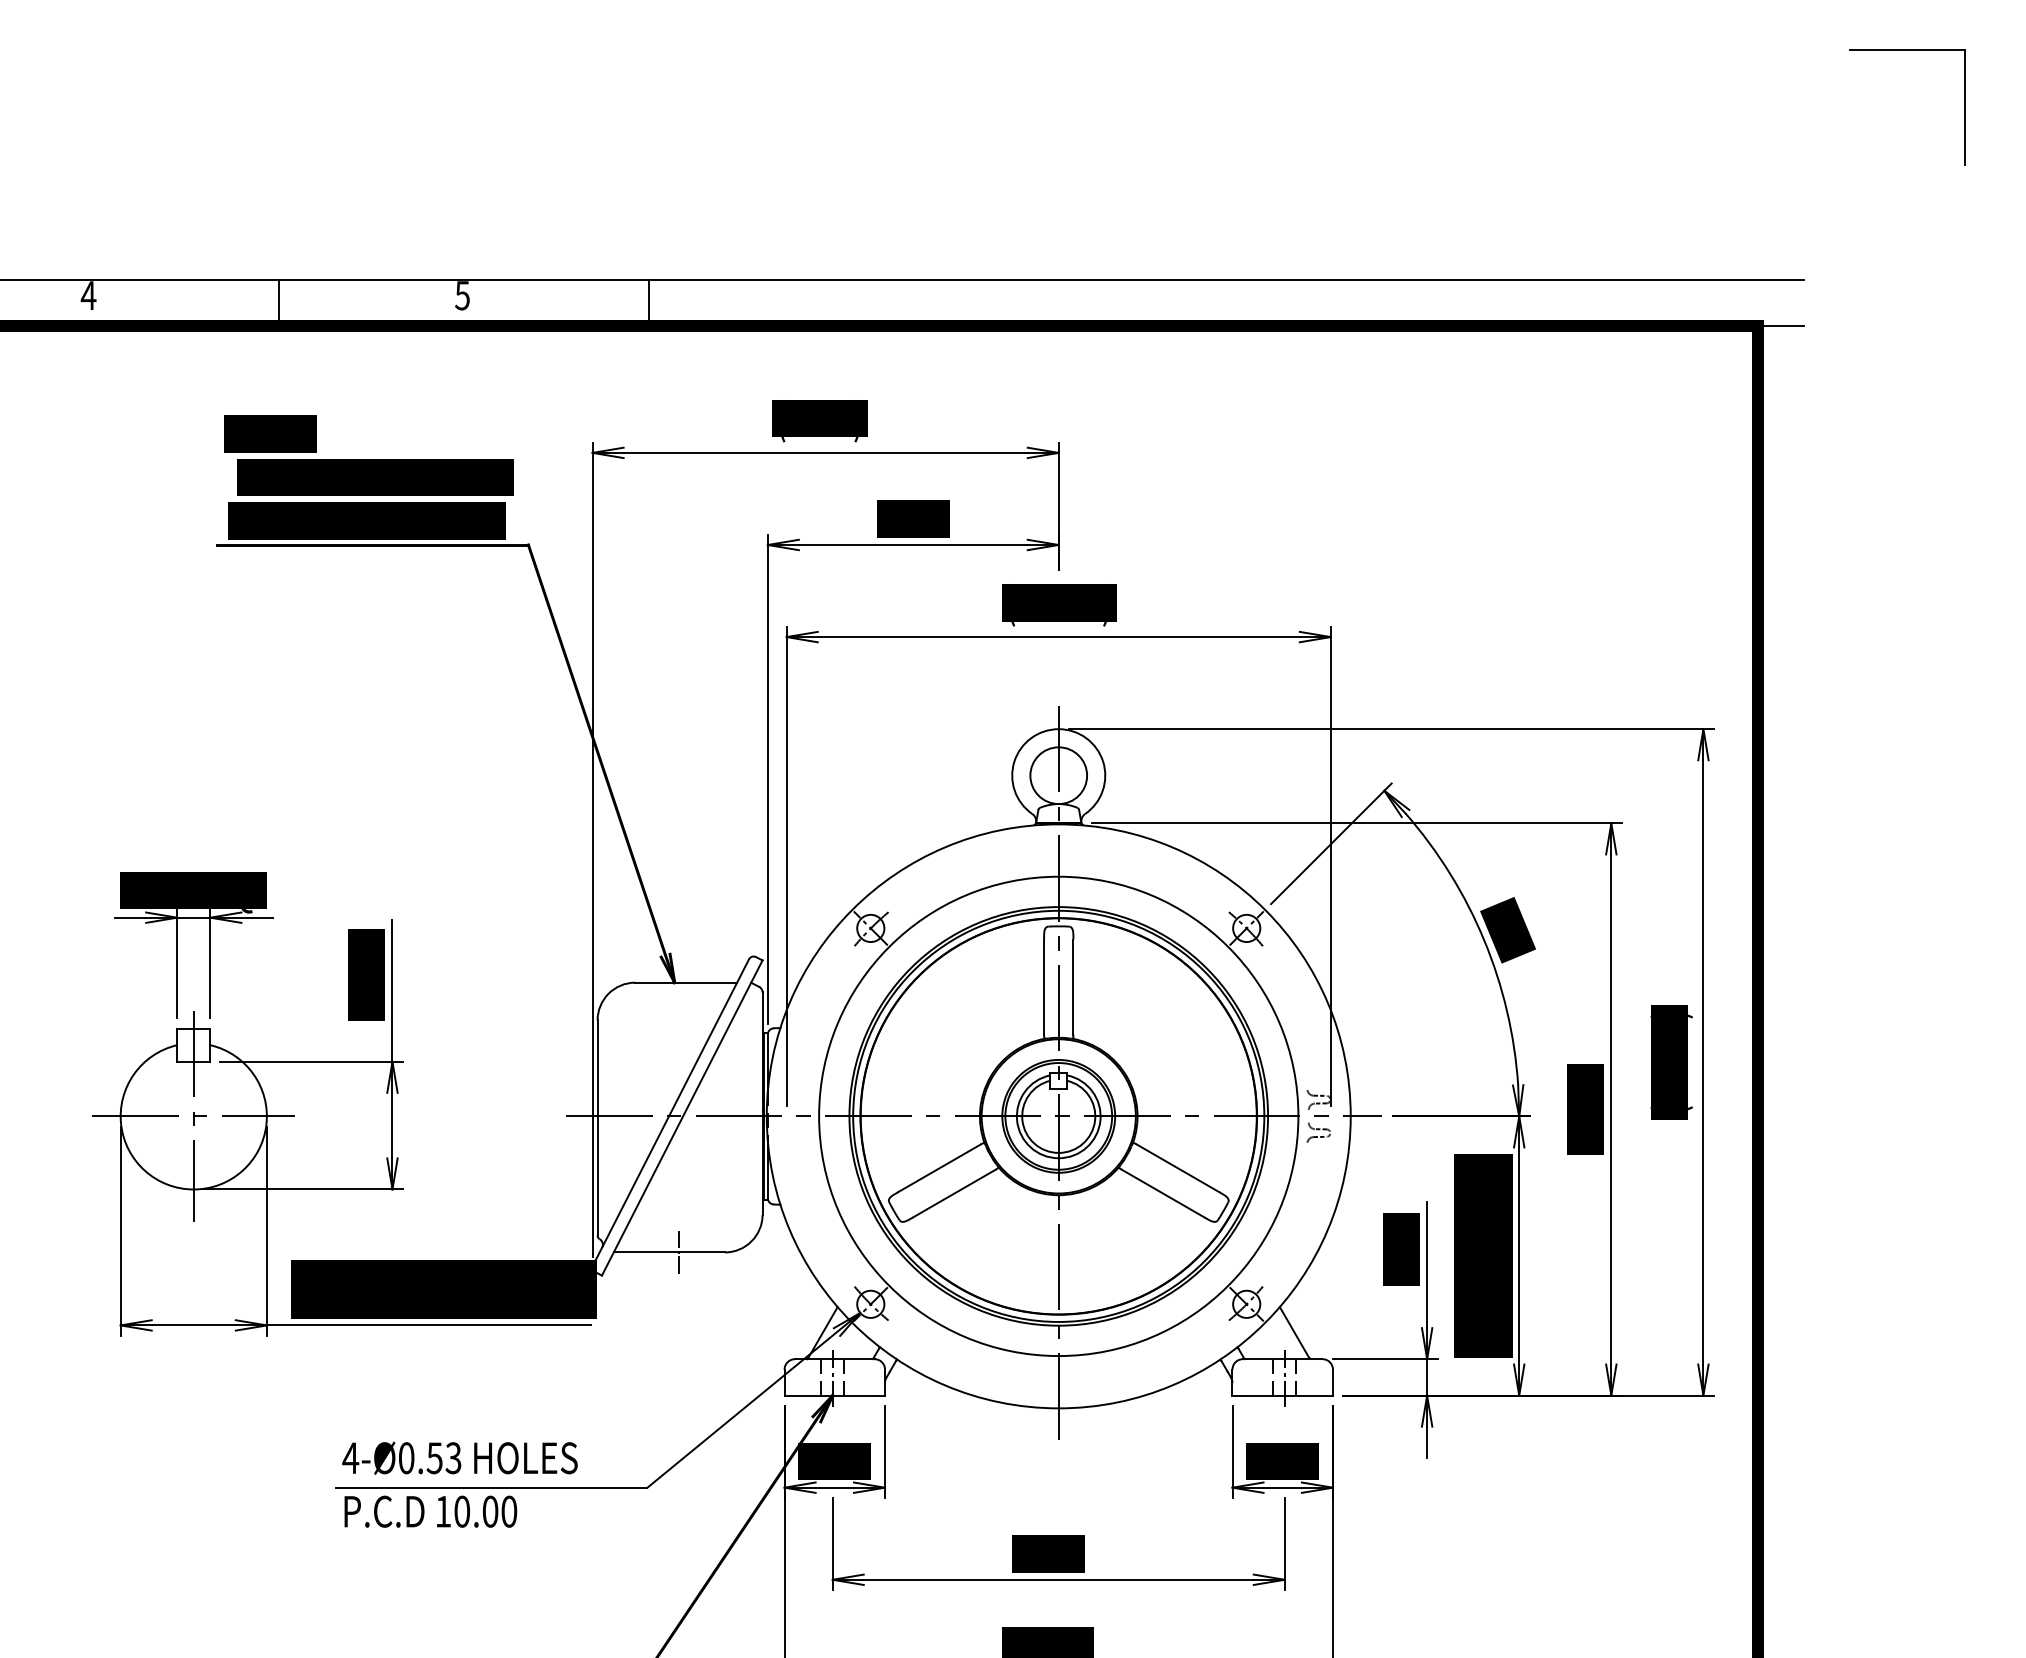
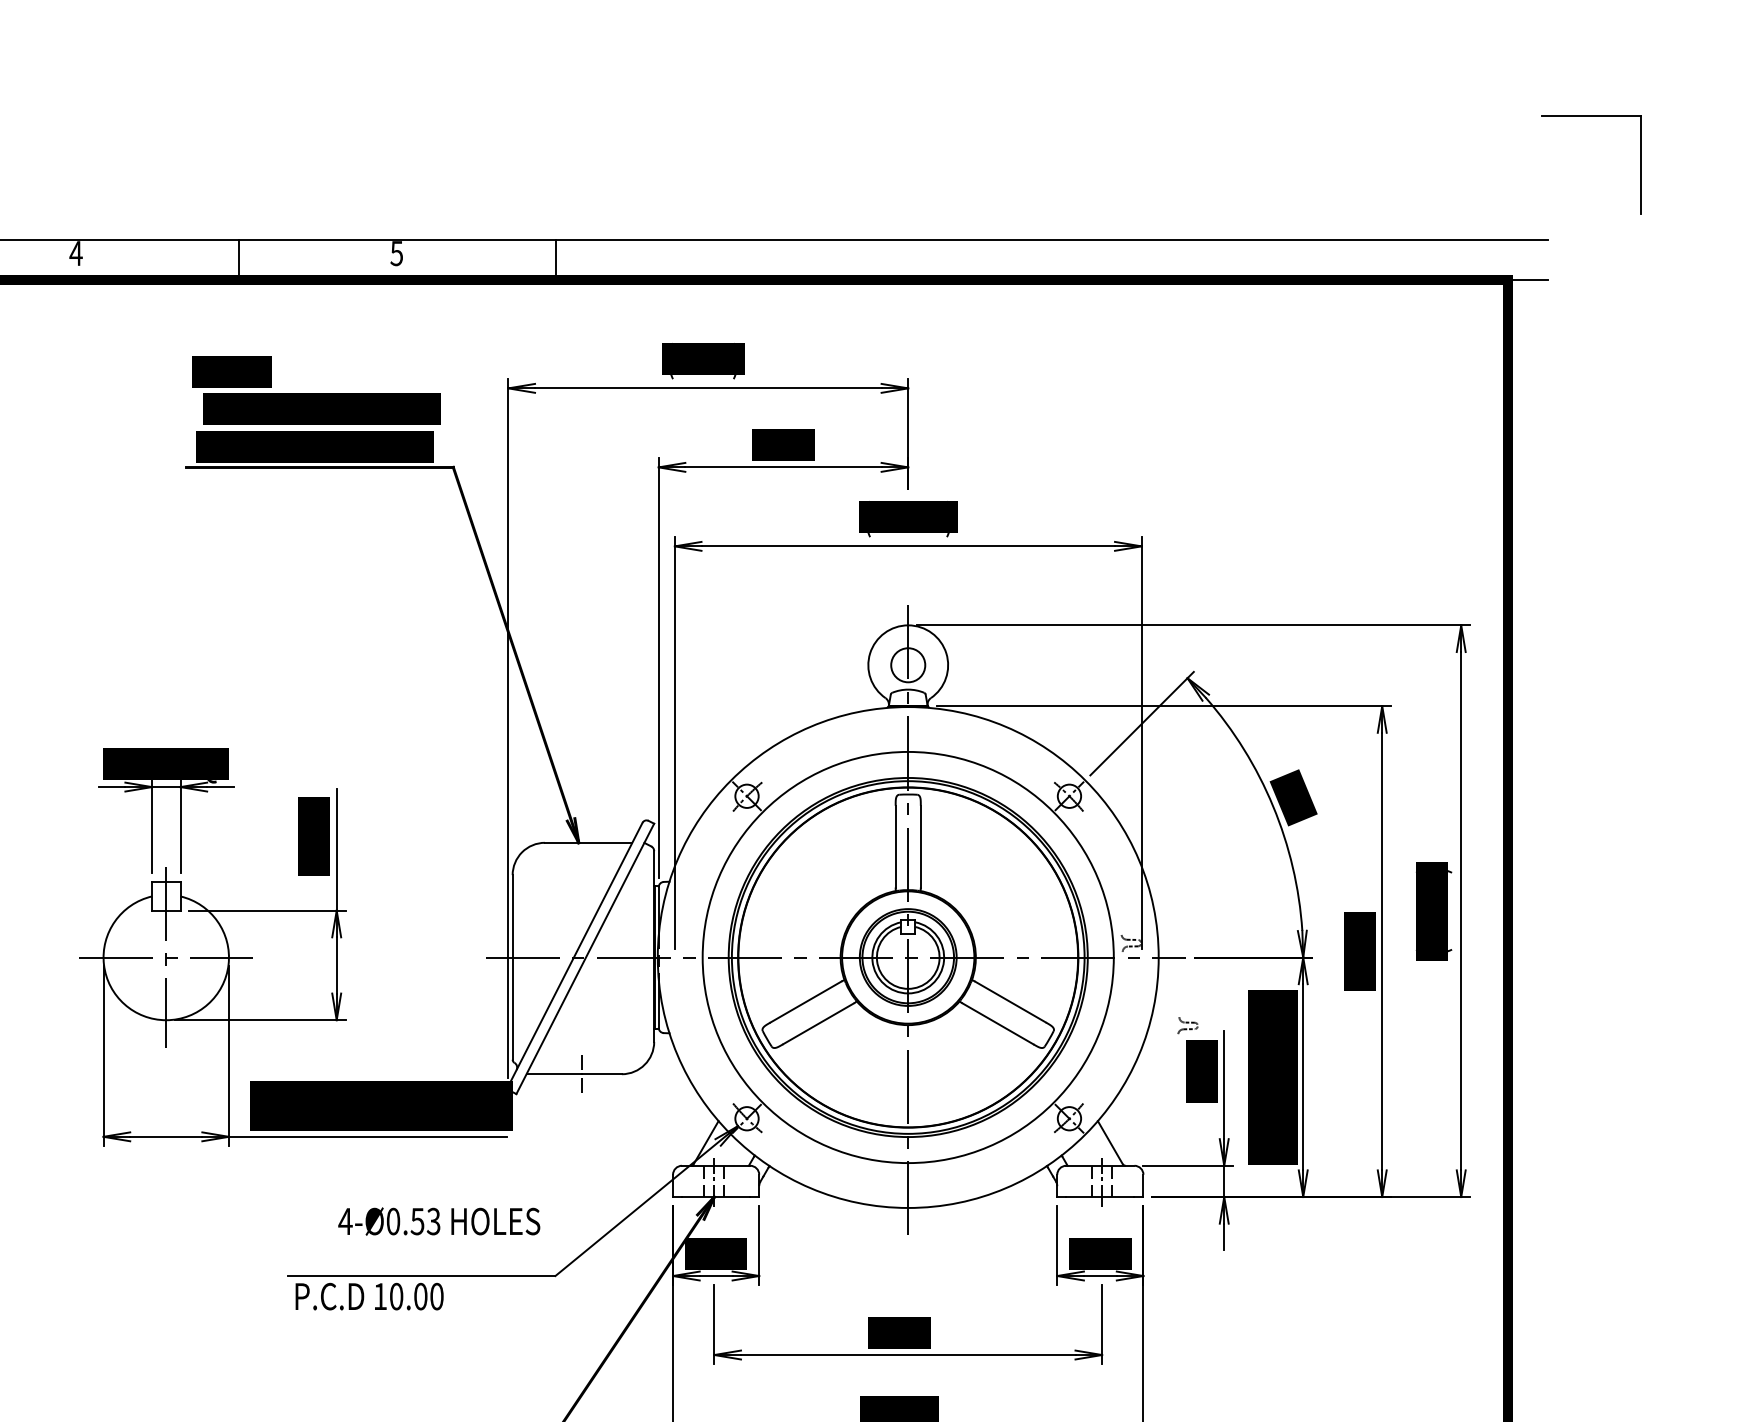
part: (1907, 50) -> (1591, 116), moved
circle: (1058, 775) -> (908, 665), size x0.7
part: (1318, 1132) -> (1187, 1025), moved
text: (459, 1457) -> (438, 1220), moved

